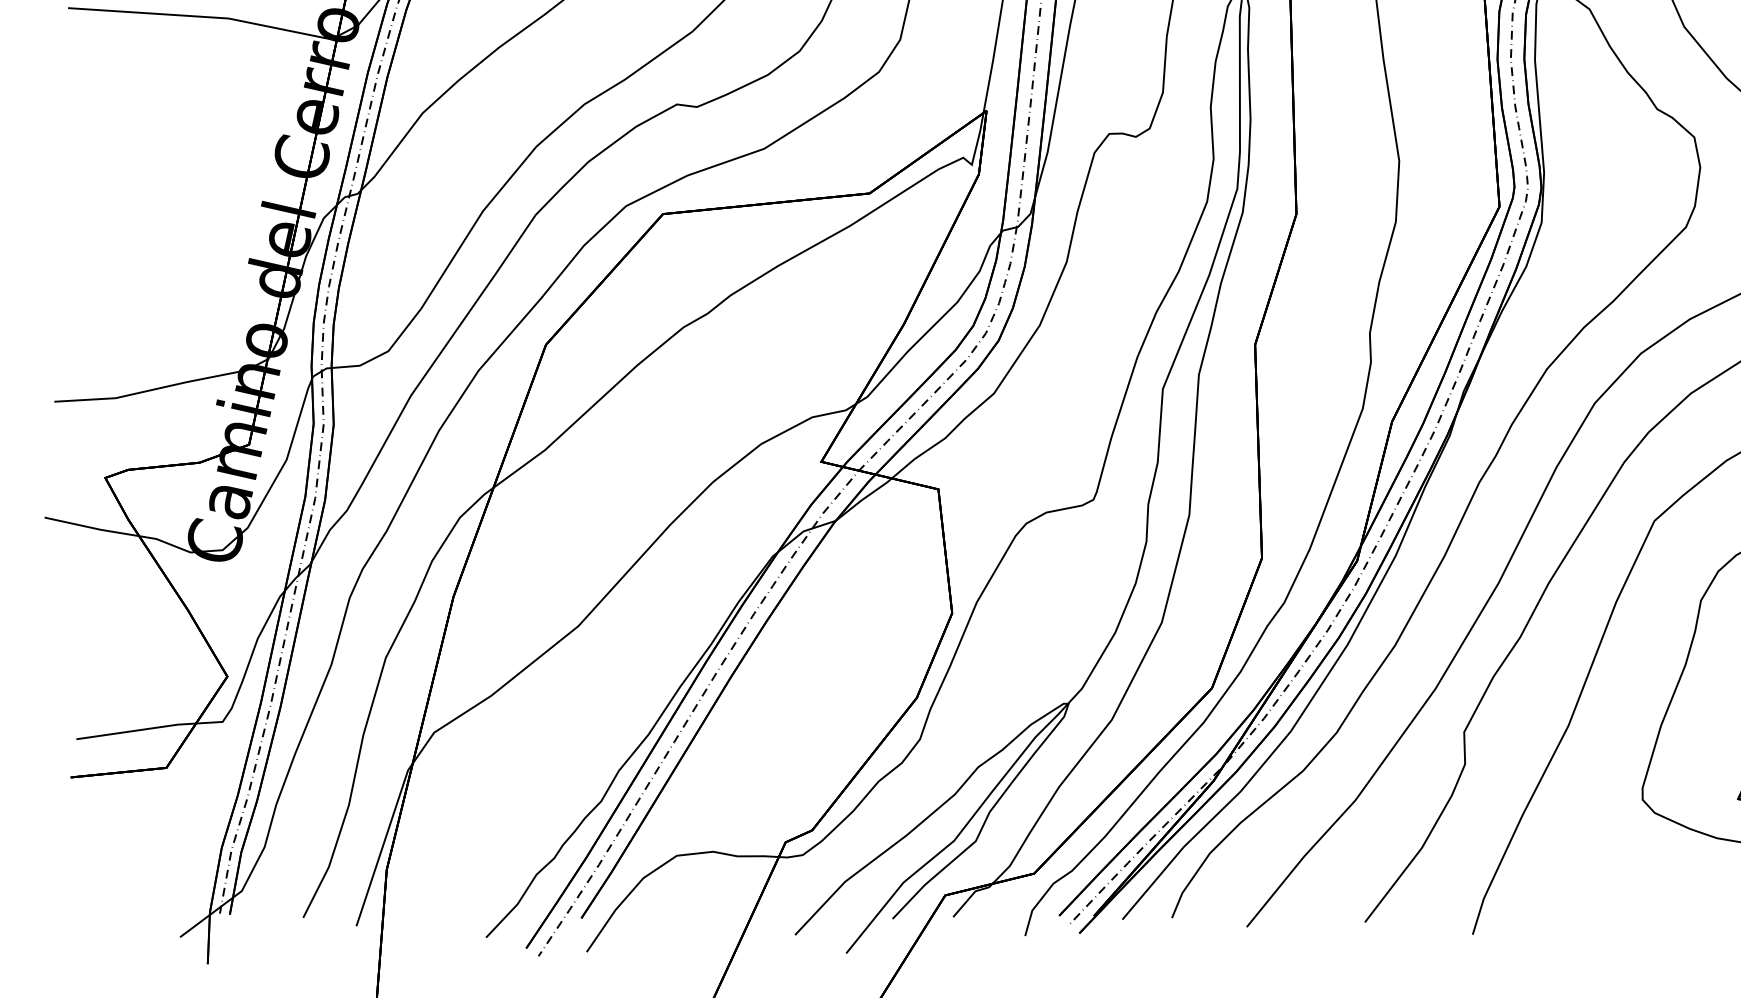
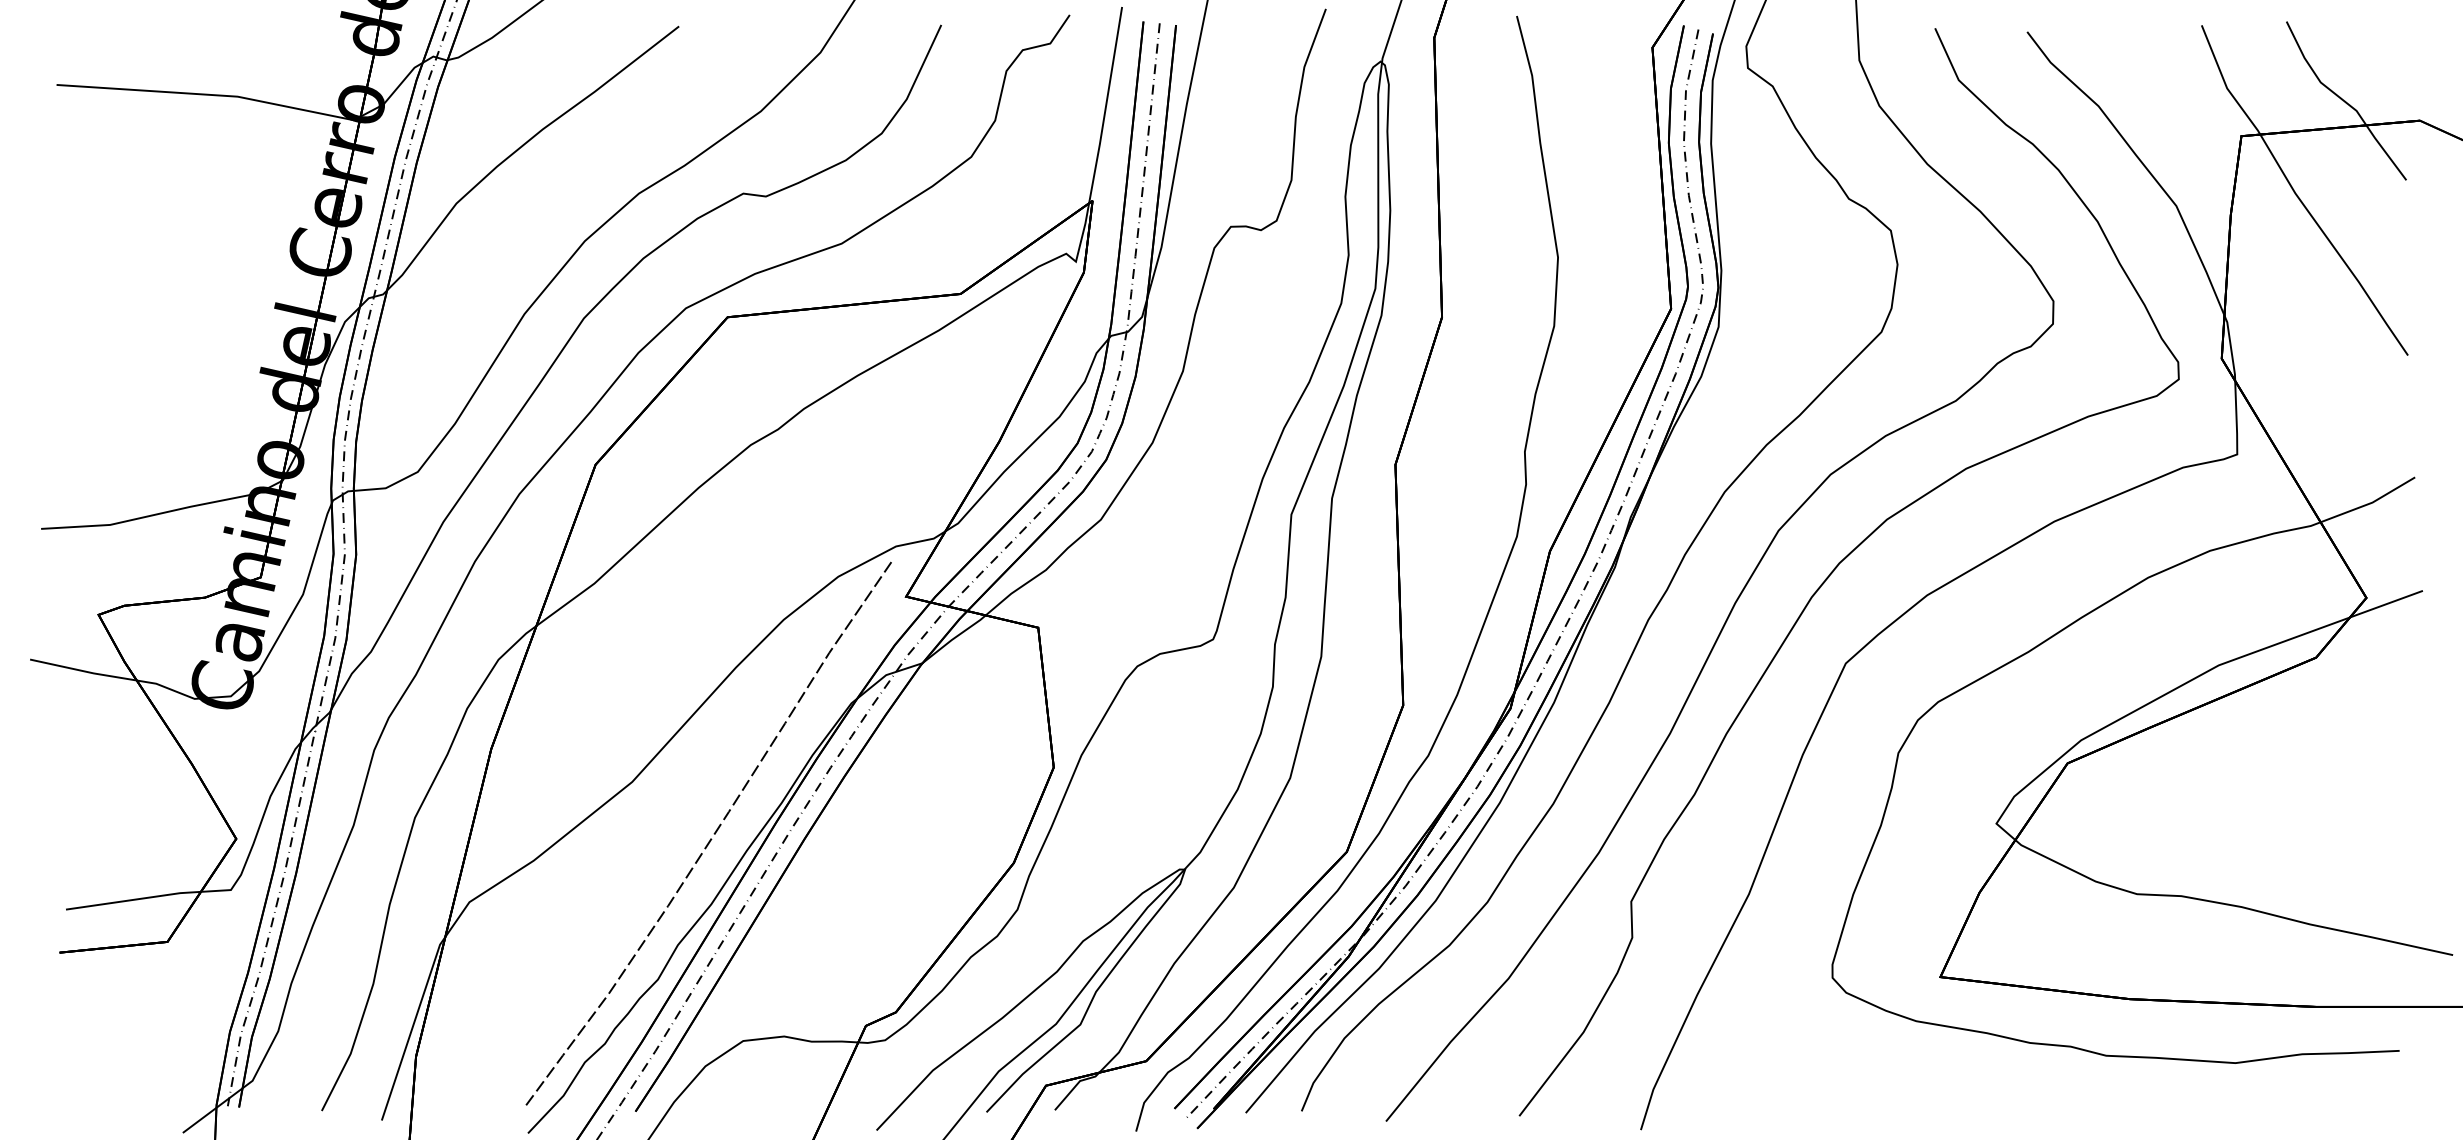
curve: (650, 671) -> (713, 833), added

